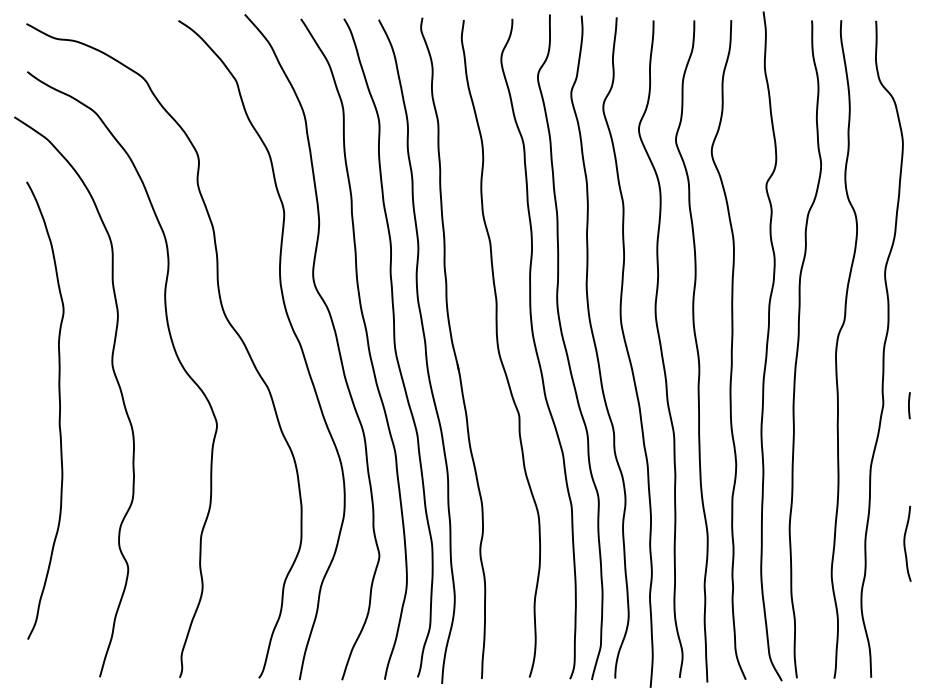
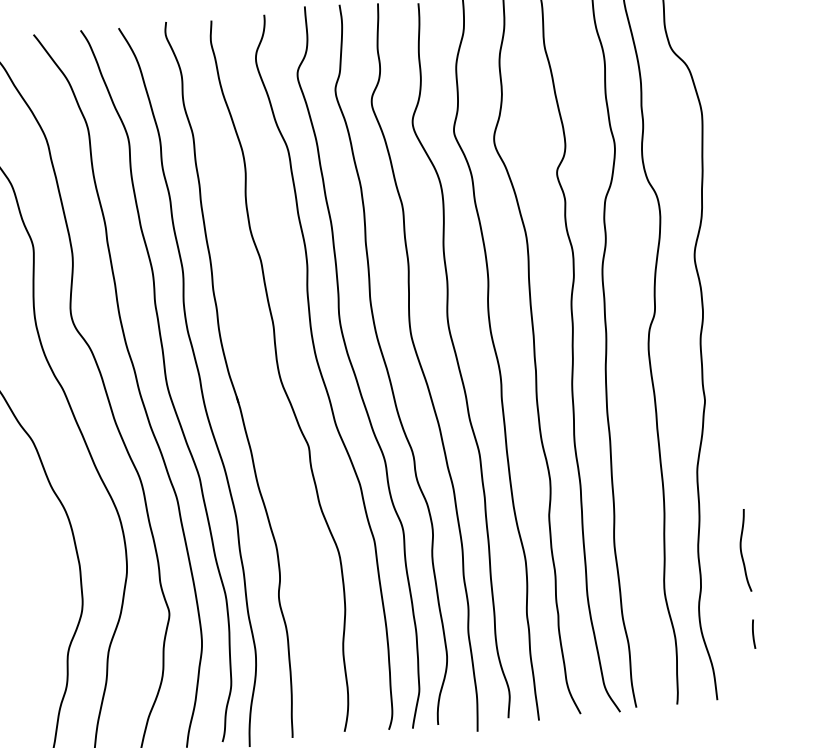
line: (909, 405) -> (753, 634), moved

